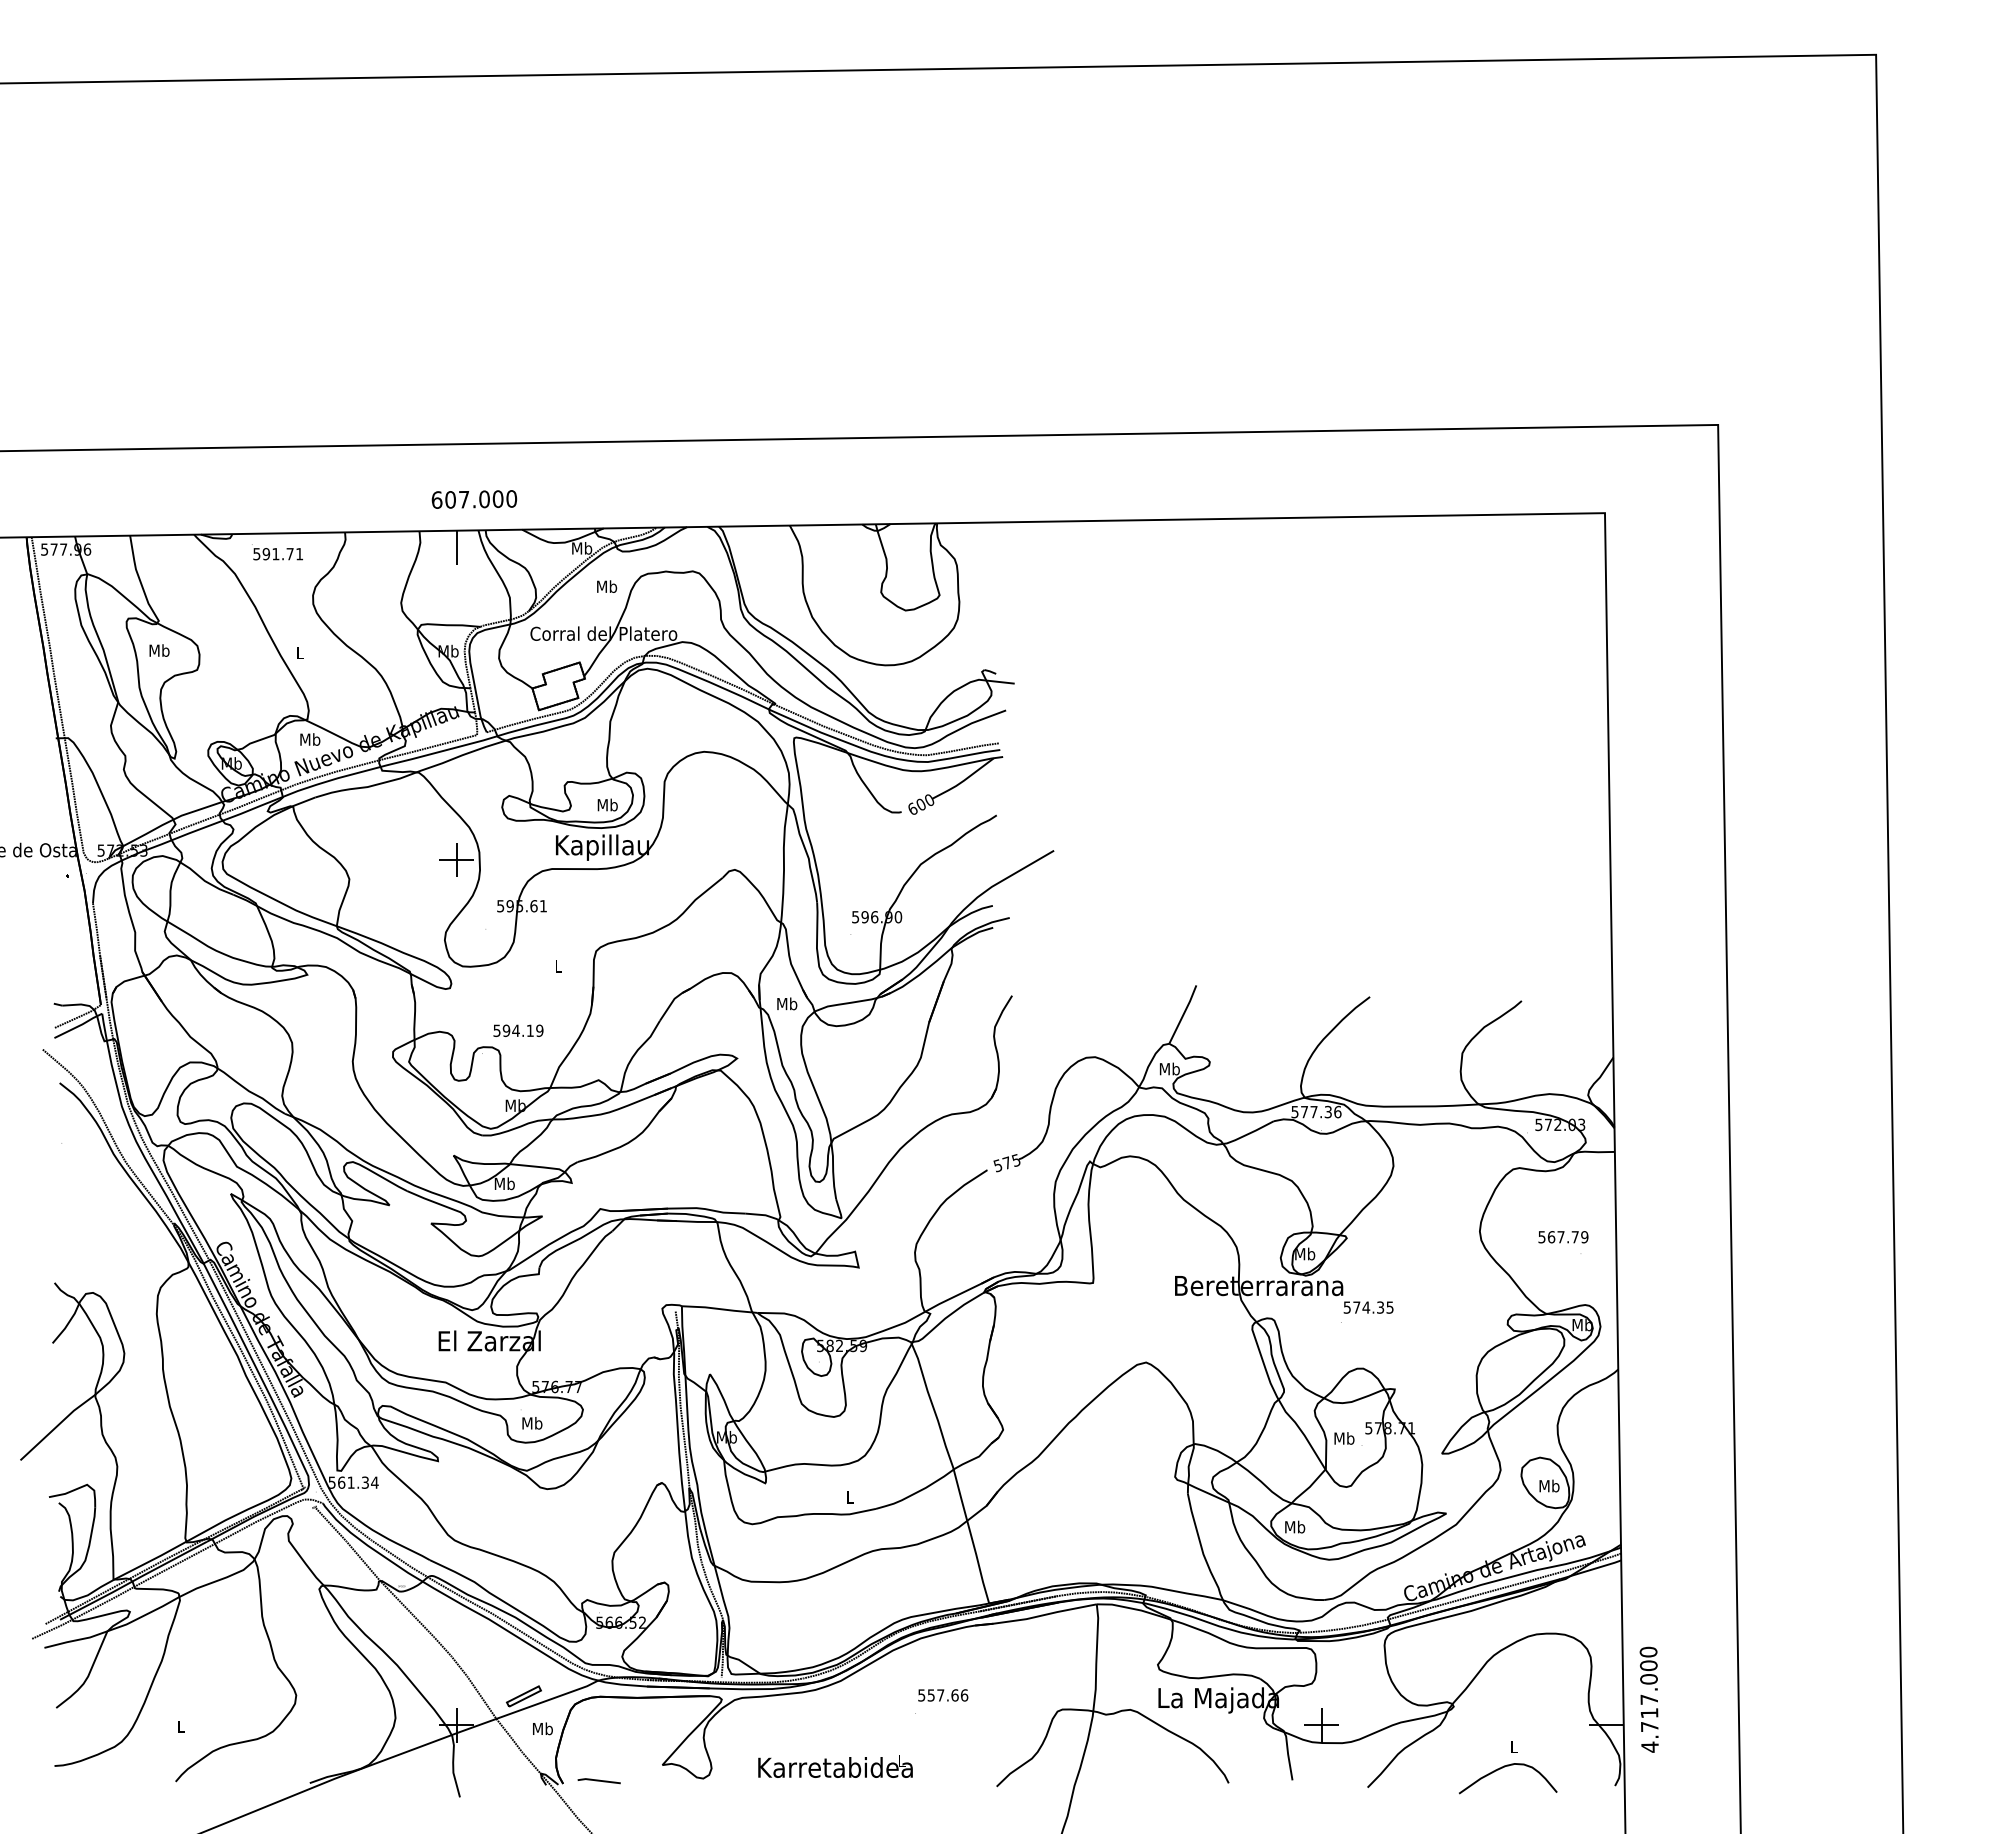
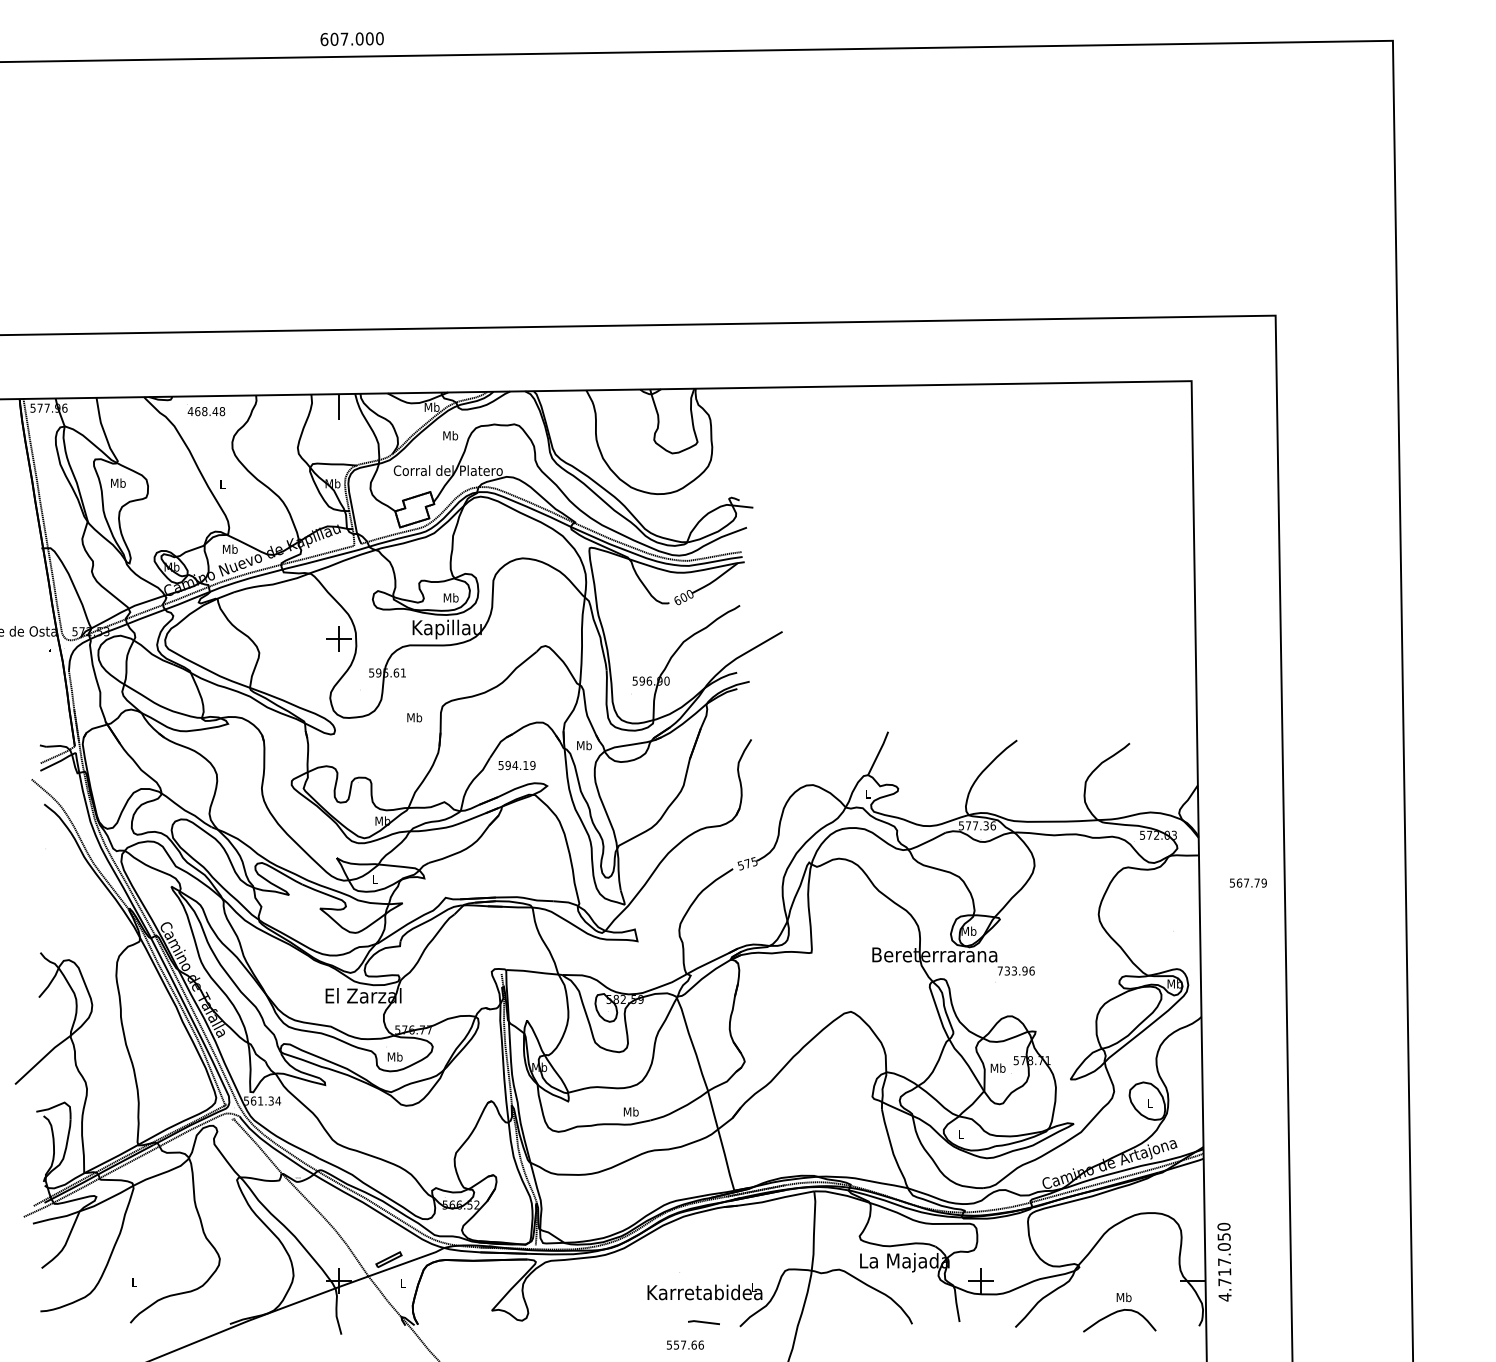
text: (474, 499) -> (352, 39), moved
text: (278, 554) -> (206, 411), 591.71 -> 468.48
text: (558, 966) -> (414, 717), L -> Mb
text: (518, 1030) -> (517, 765), moved
text: (1169, 1068) -> (868, 793), Mb -> L
text: (504, 1183) -> (374, 878), Mb -> L
text: (1563, 1237) -> (1248, 883), moved
text: (1368, 1307) -> (1016, 970), 574.35 -> 733.96
text: (1549, 1485) -> (1150, 1103), Mb -> L
text: (850, 1497) -> (631, 1112), L -> Mb
text: (1295, 1526) -> (961, 1133), Mb -> L
text: (1648, 1665) -> (1223, 1236), 4.717.000 -> 4.717.050
text: (943, 1695) -> (685, 1345), moved
text: (542, 1728) -> (402, 1283), Mb -> L
text: (1514, 1746) -> (1124, 1296), L -> Mb
text: (835, 1766) -> (704, 1291), moved
line: (598, 1781) -> (703, 1322), moved

